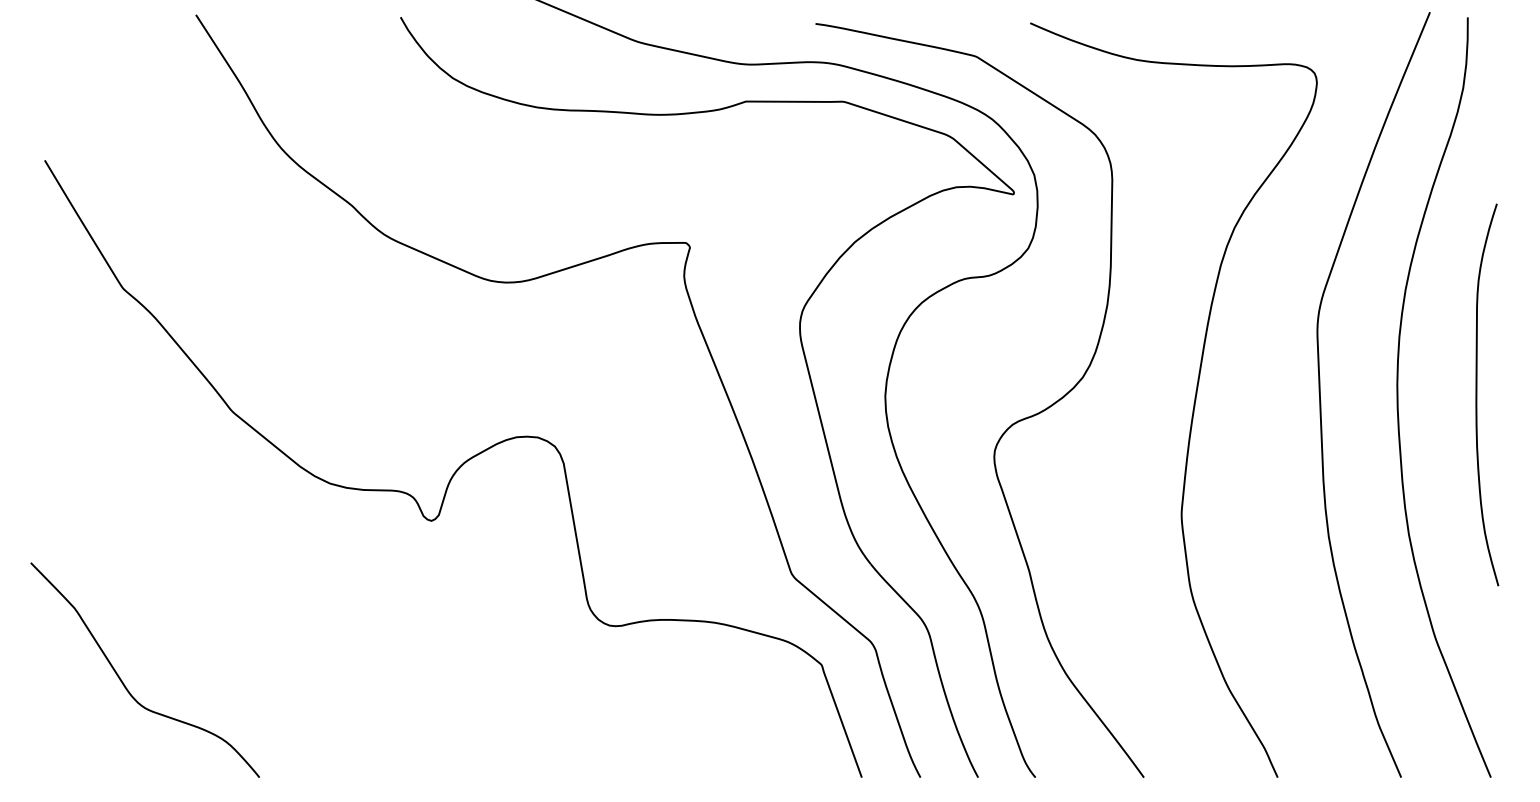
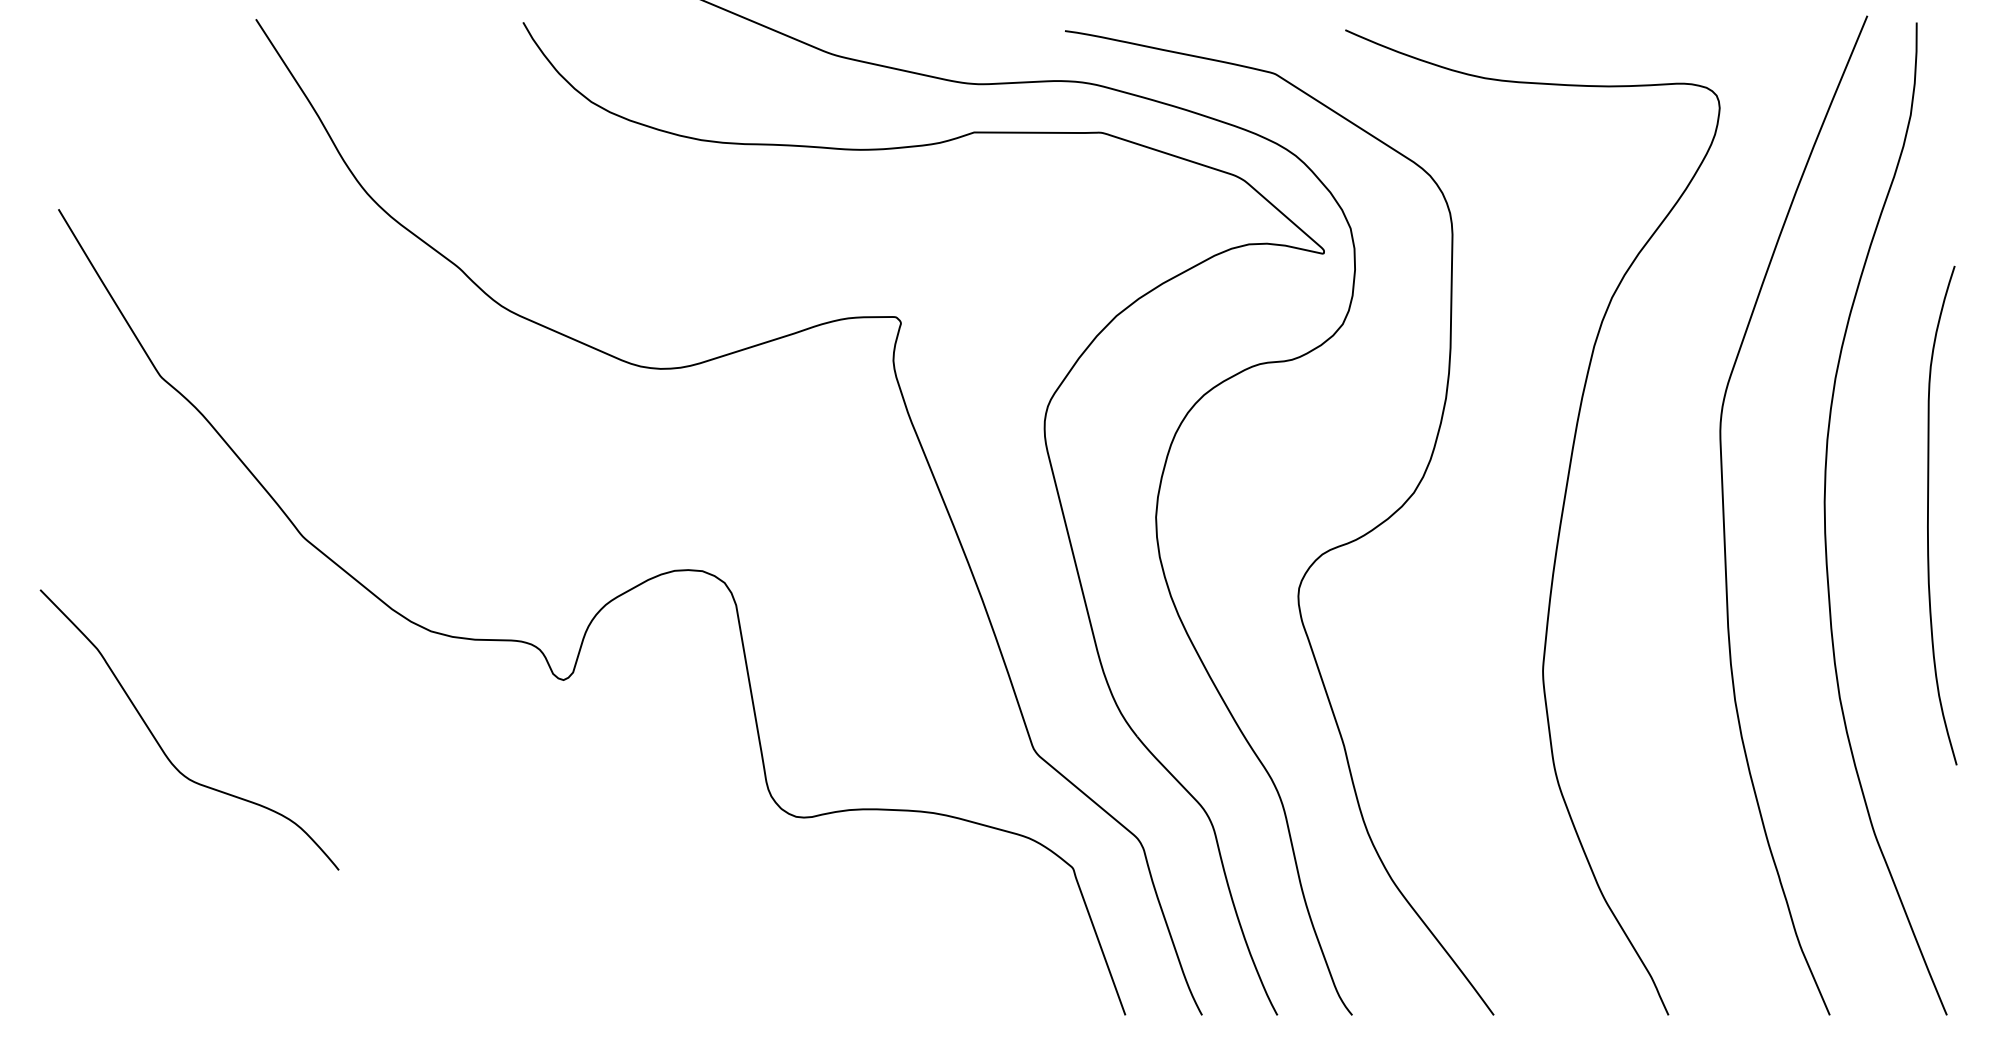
curve: (123, 682) -> (161, 746), moved

